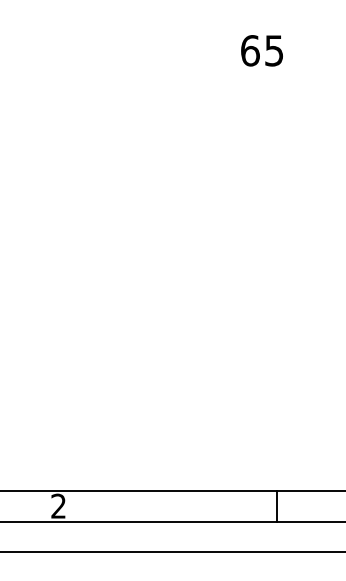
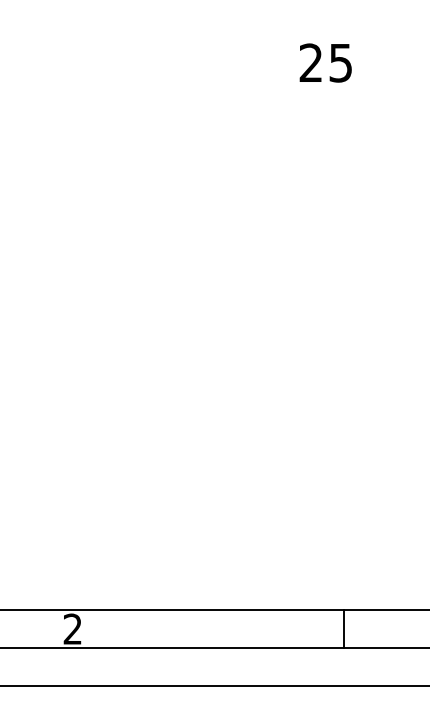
text: (250, 50) -> (311, 62), 65 -> 25

